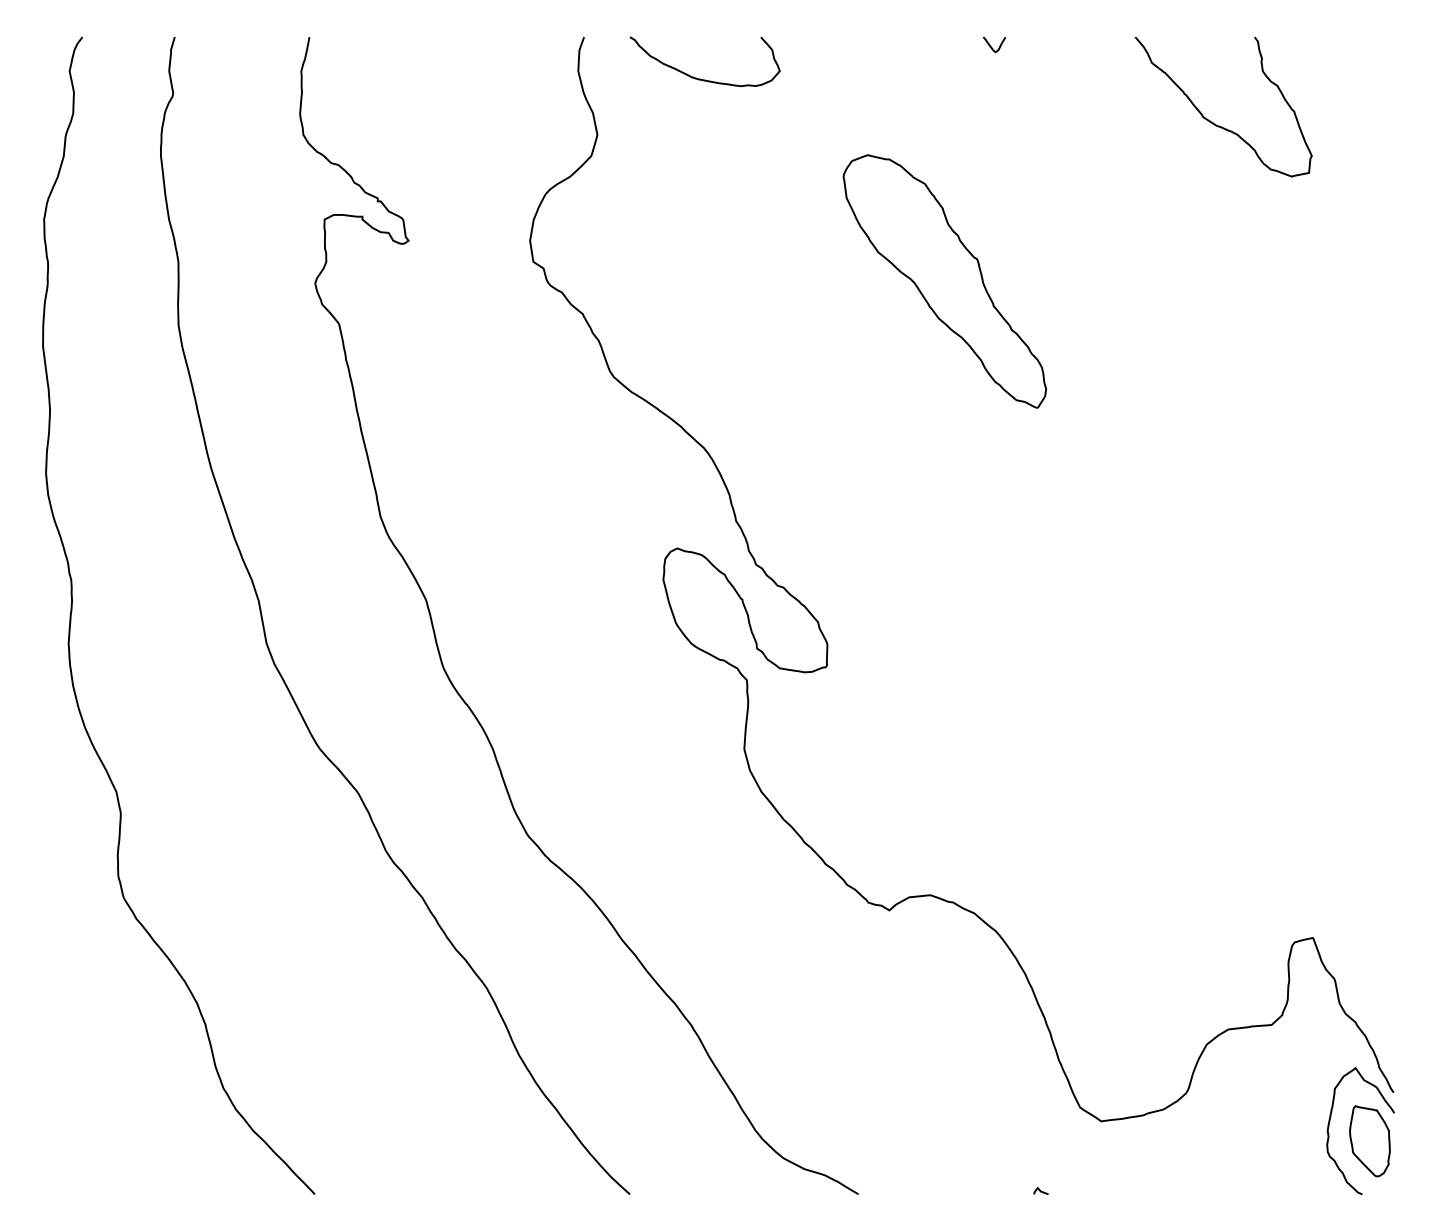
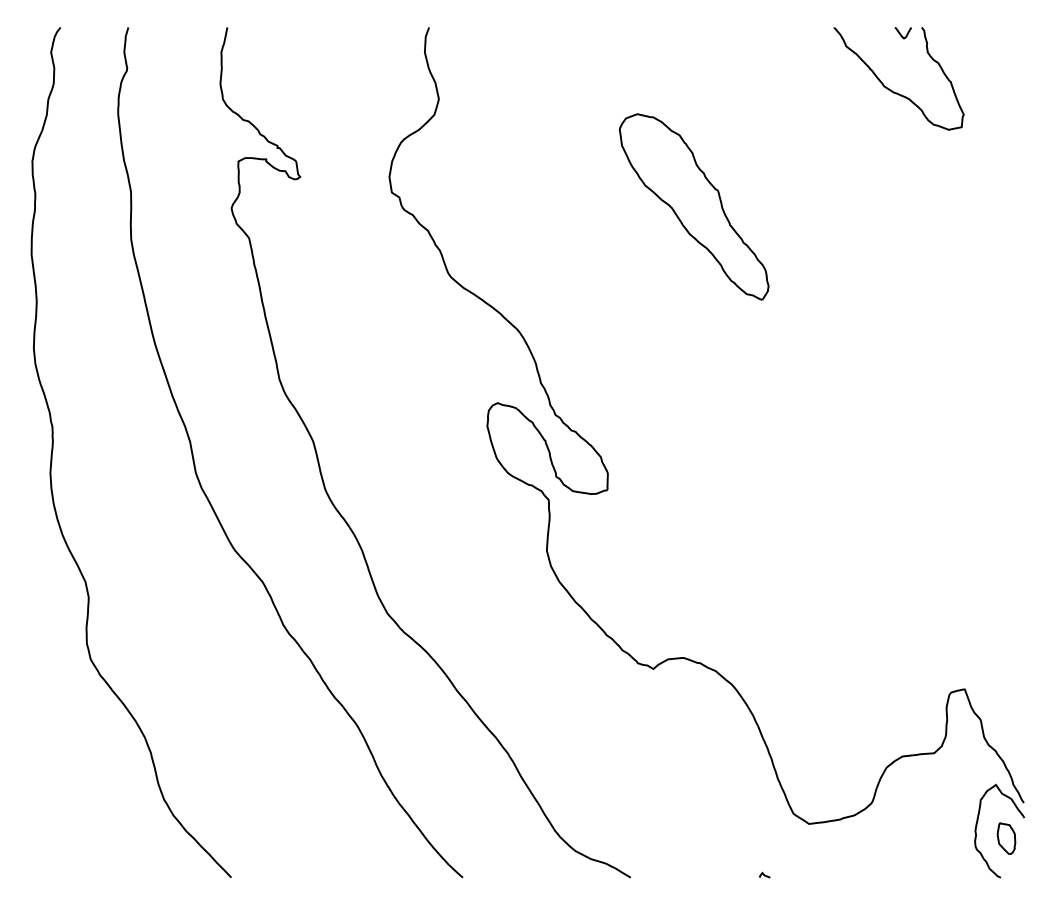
curve: (991, 46) -> (901, 34), moved
curve: (700, 78) -> (514, 57), removed
part: (1369, 1141) -> (1006, 838), size x0.6

